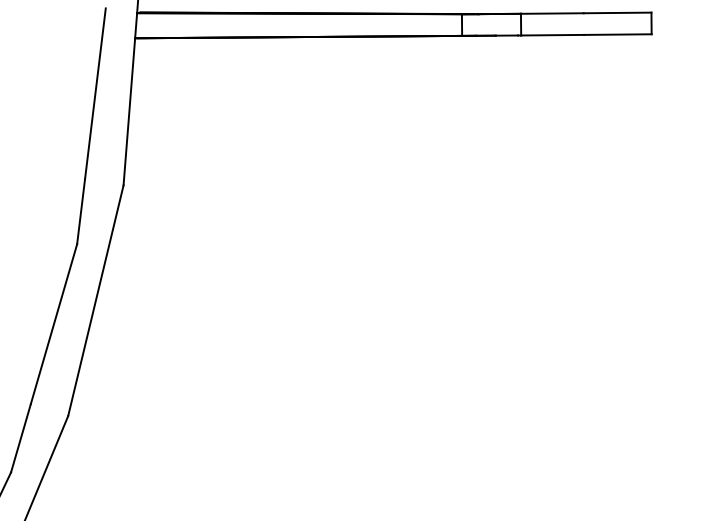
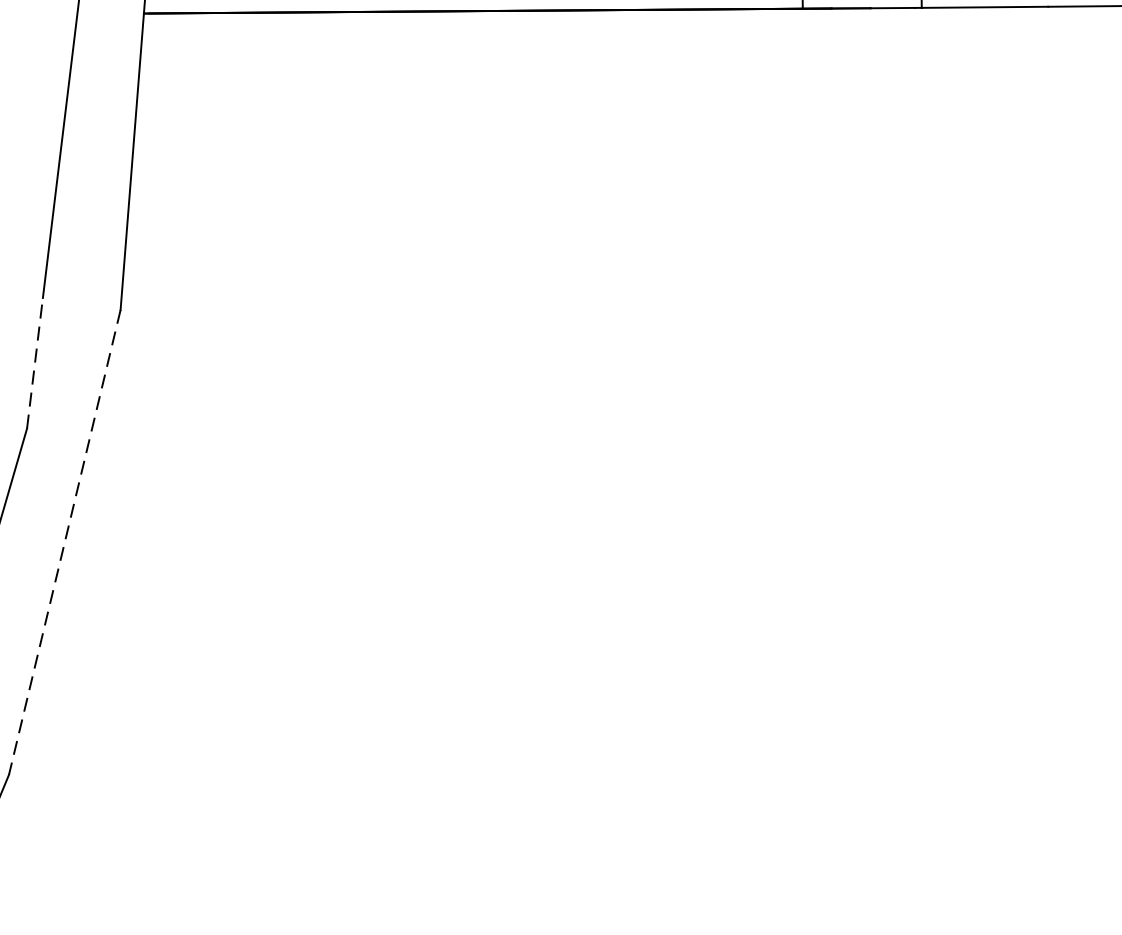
line: (81, 211) -> (35, 362), solid -> dashed
line: (95, 300) -> (64, 541), solid -> dashed

